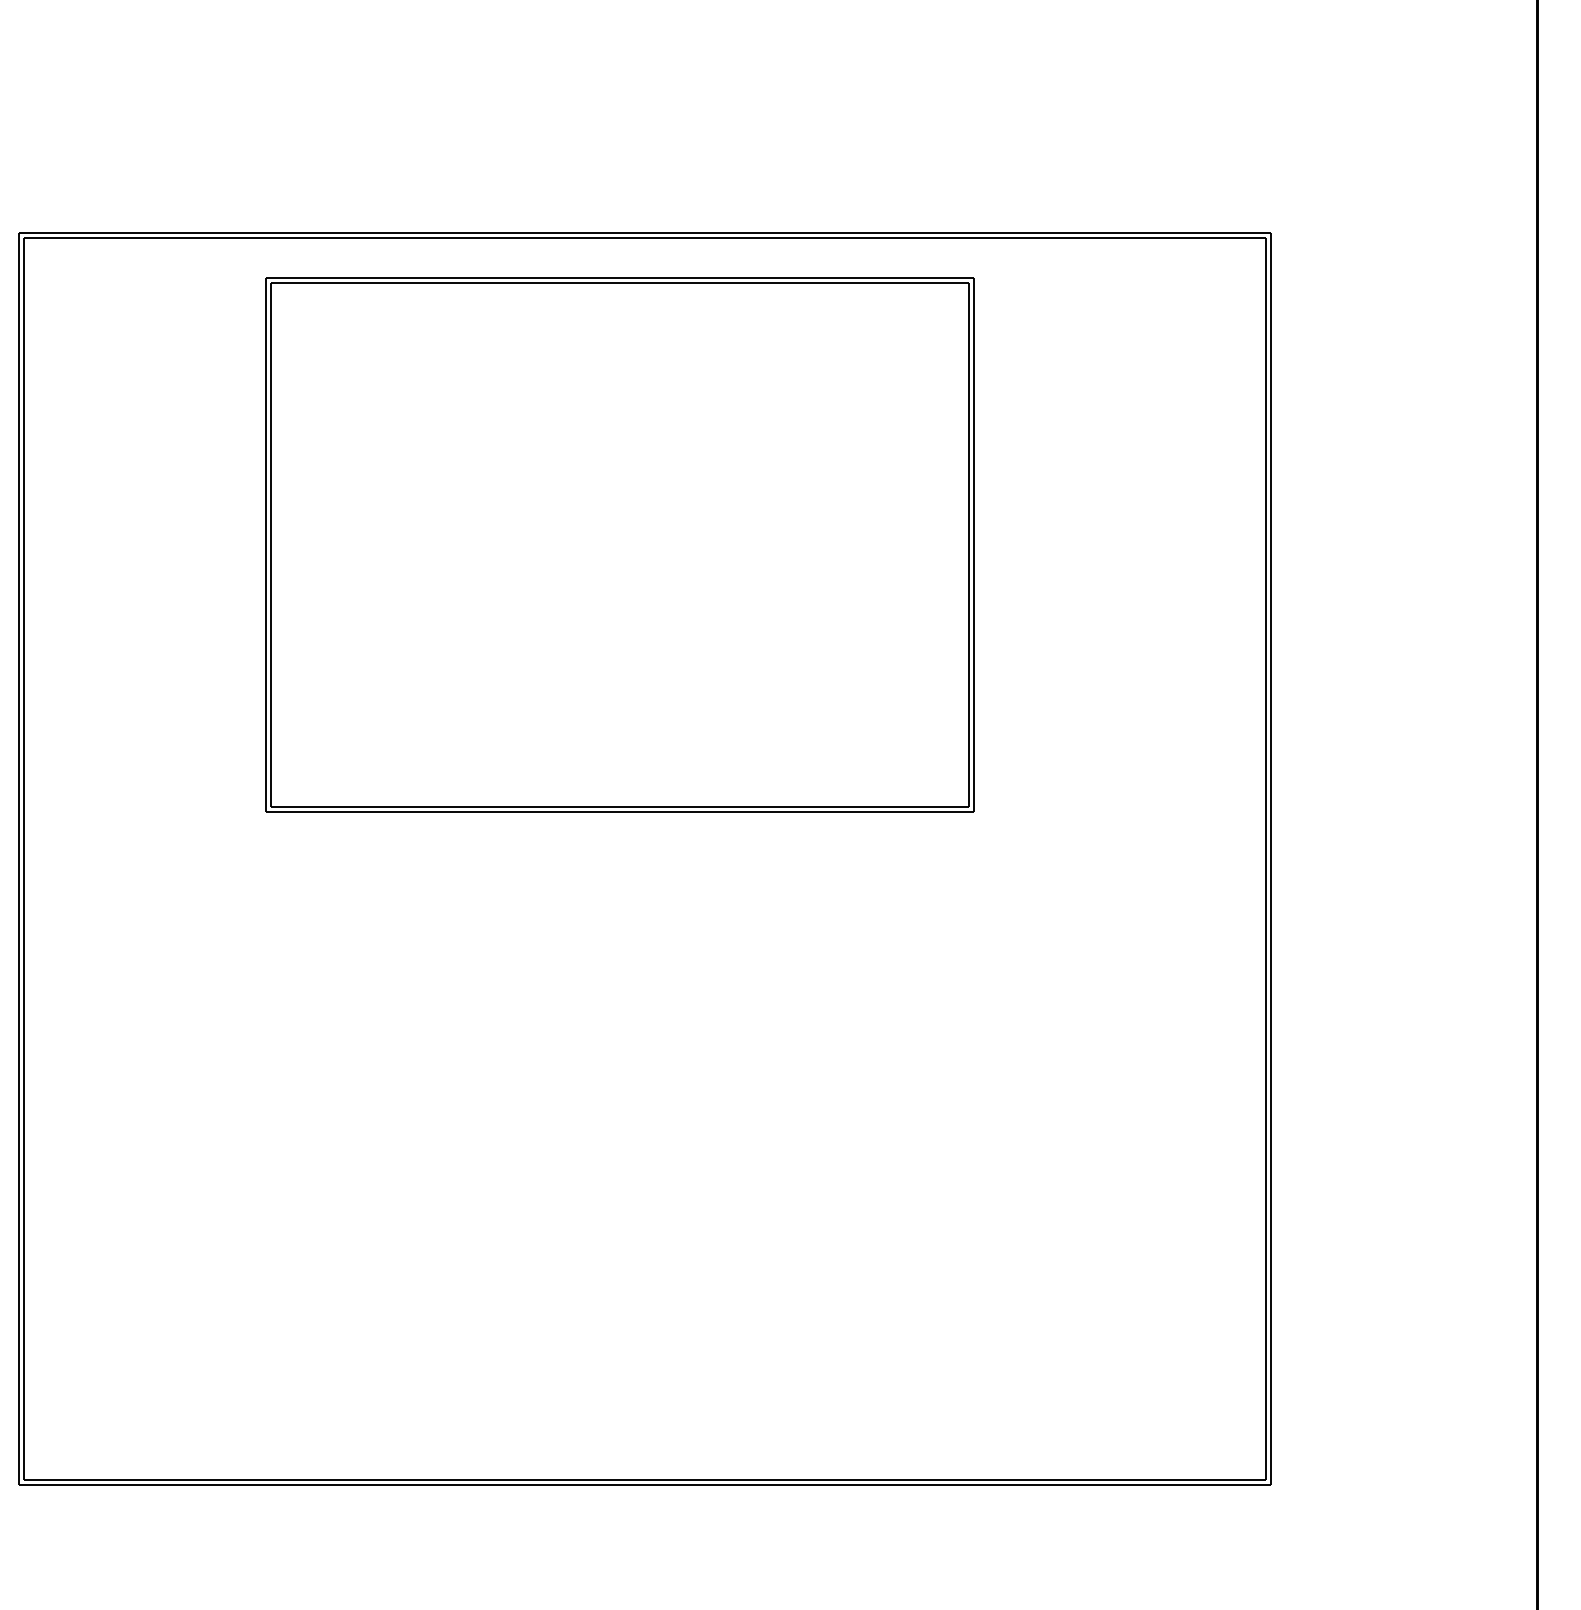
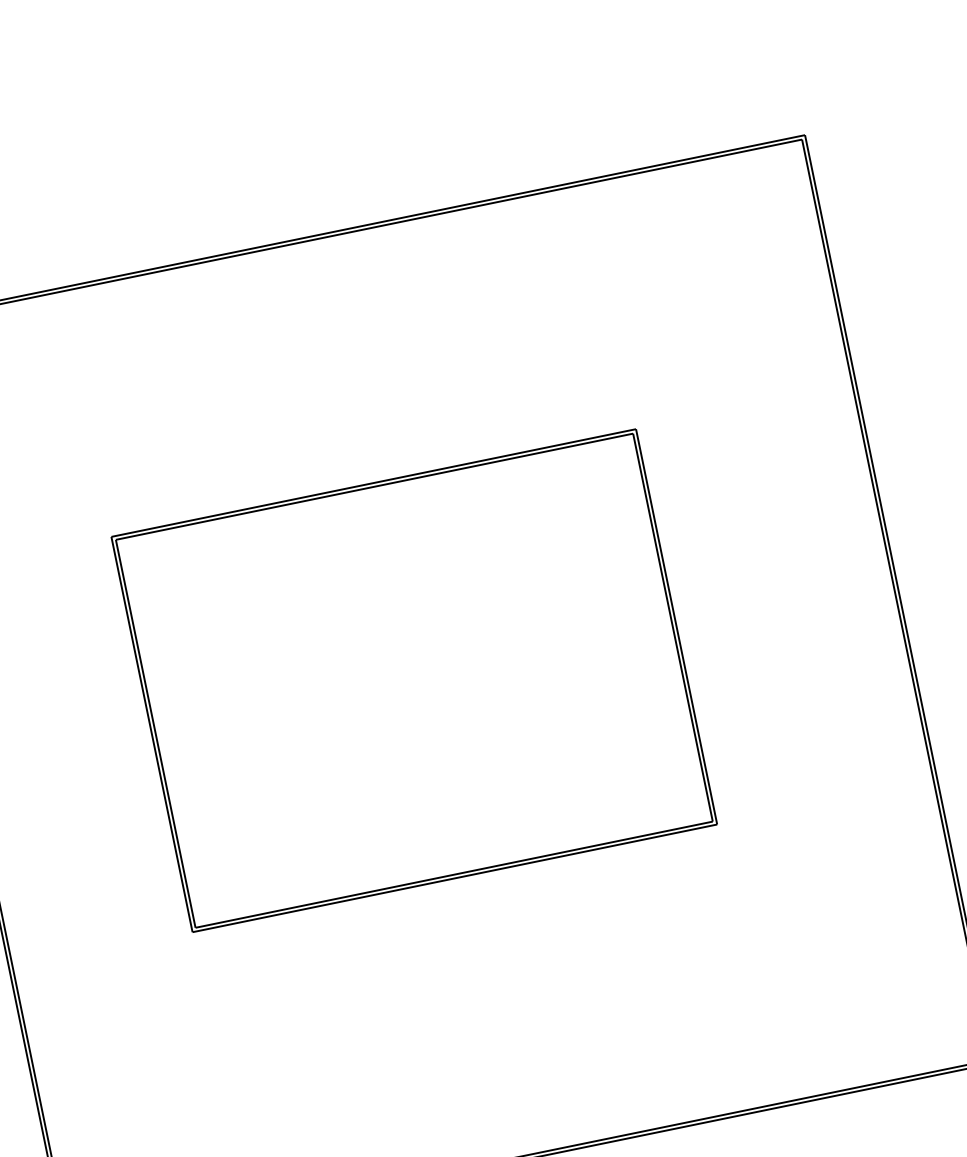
part: (619, 544) -> (413, 680), moved

